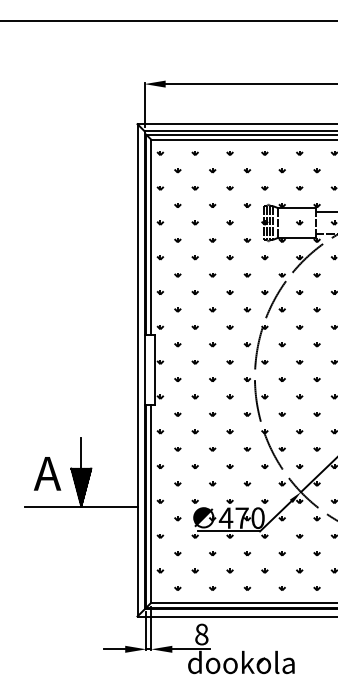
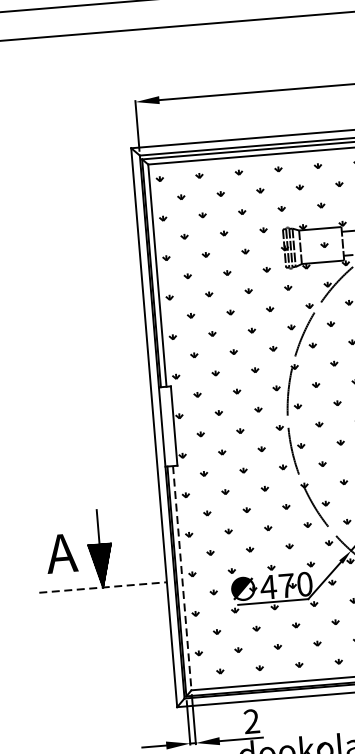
line: (151, 504) -> (182, 578), solid -> dashed
line: (81, 506) -> (103, 587), solid -> dashed
text: (201, 634) -> (251, 721), 8 -> 2

